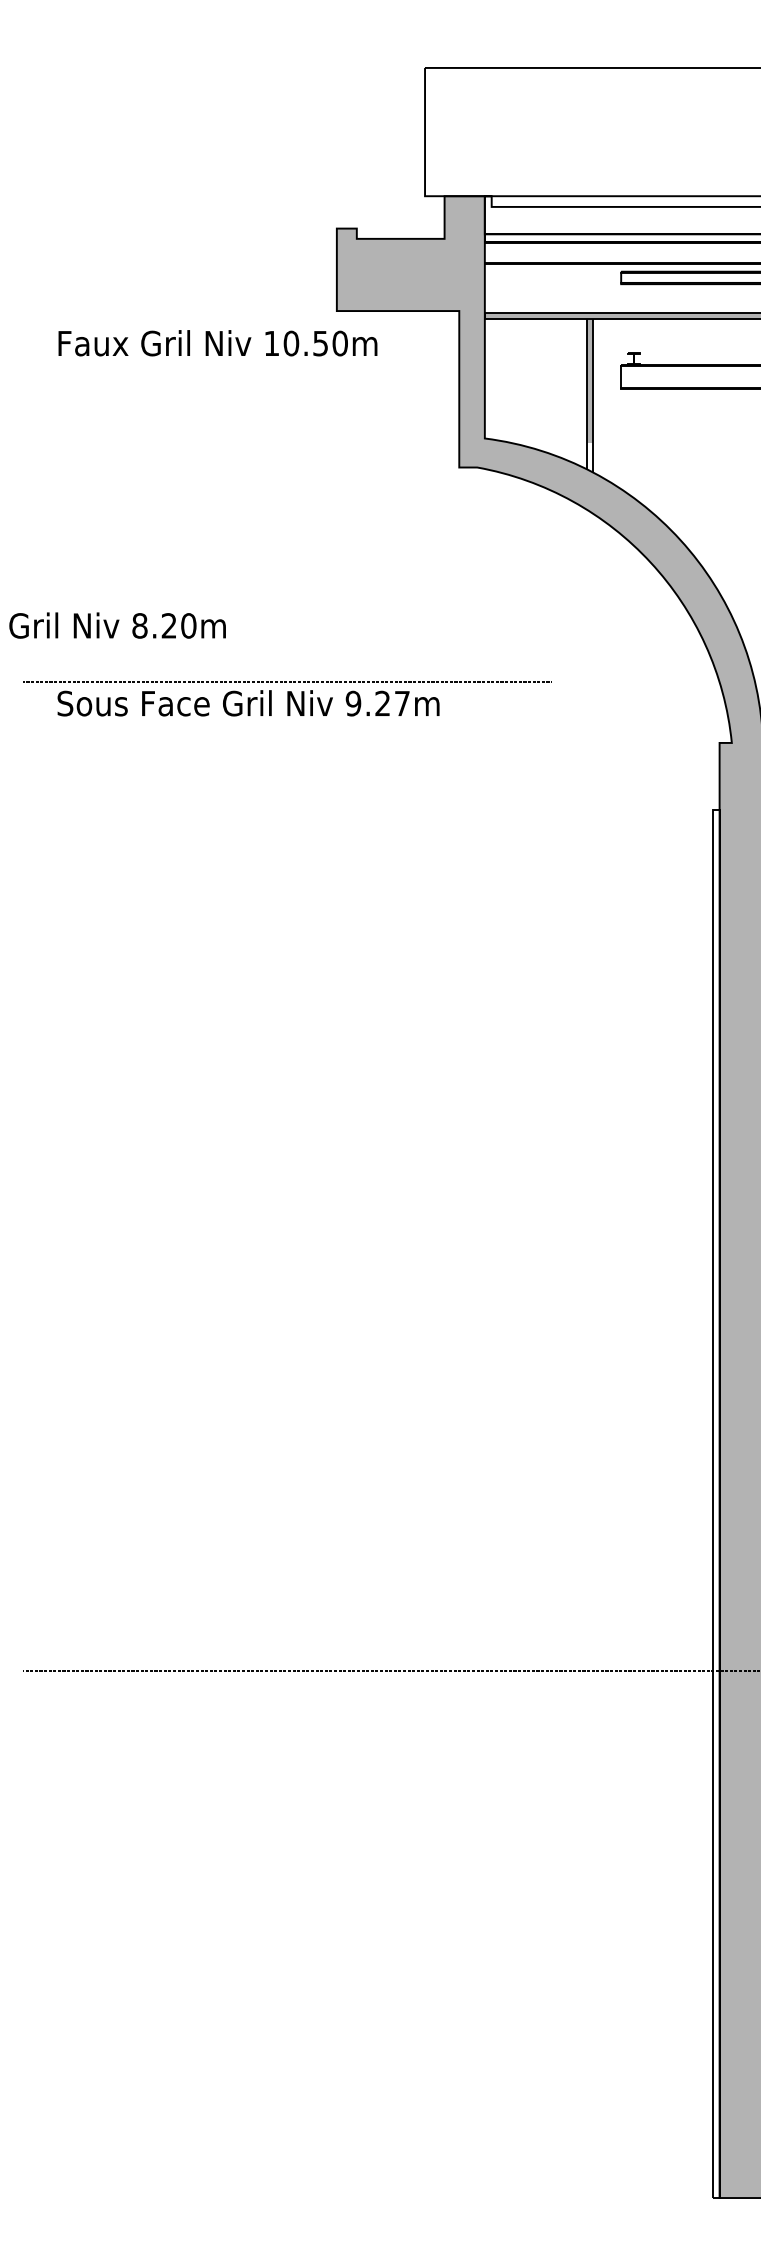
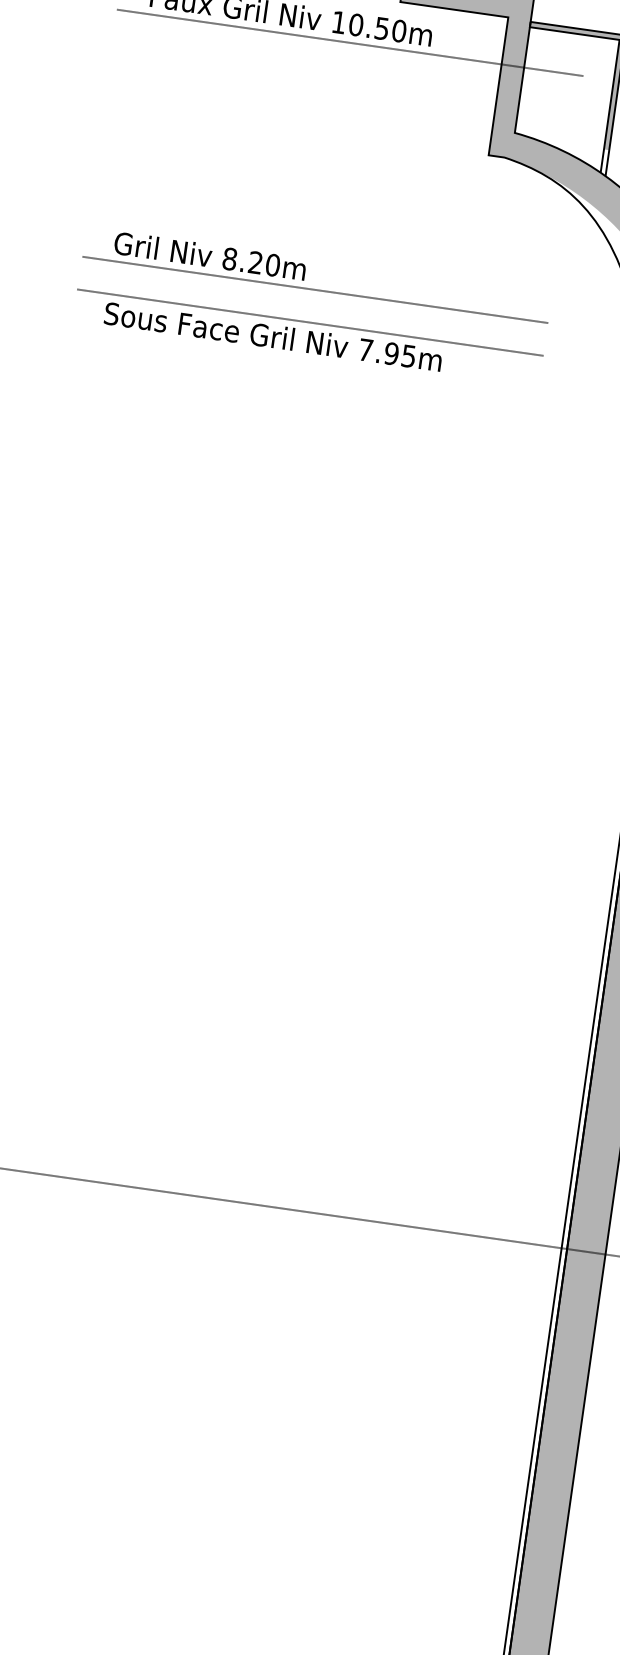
line: (287, 364) -> (350, 42), added
text: (117, 625) -> (210, 255), moved
line: (287, 644) -> (315, 289), added
text: (377, 703) -> (387, 353), 9.27m -> 7.95m

